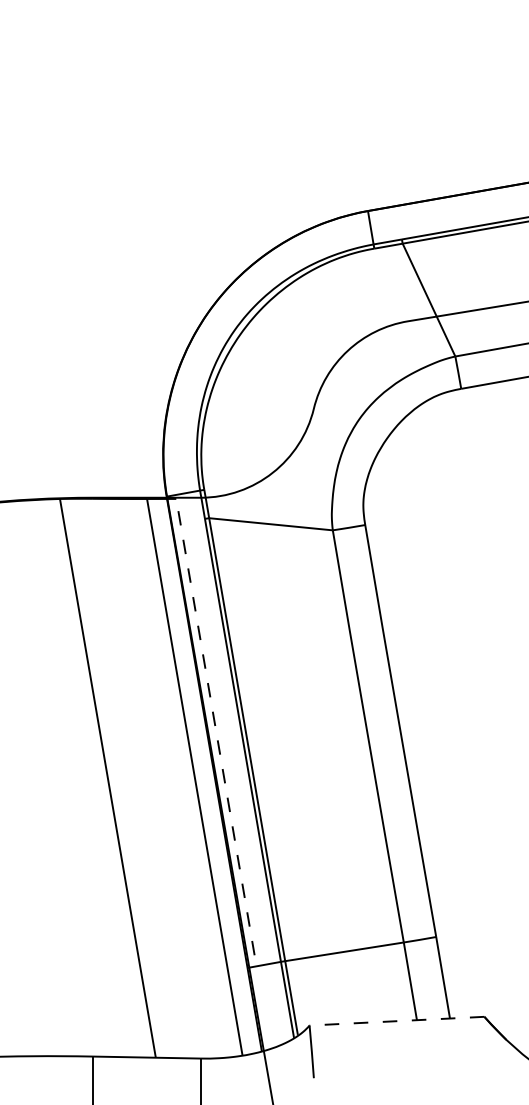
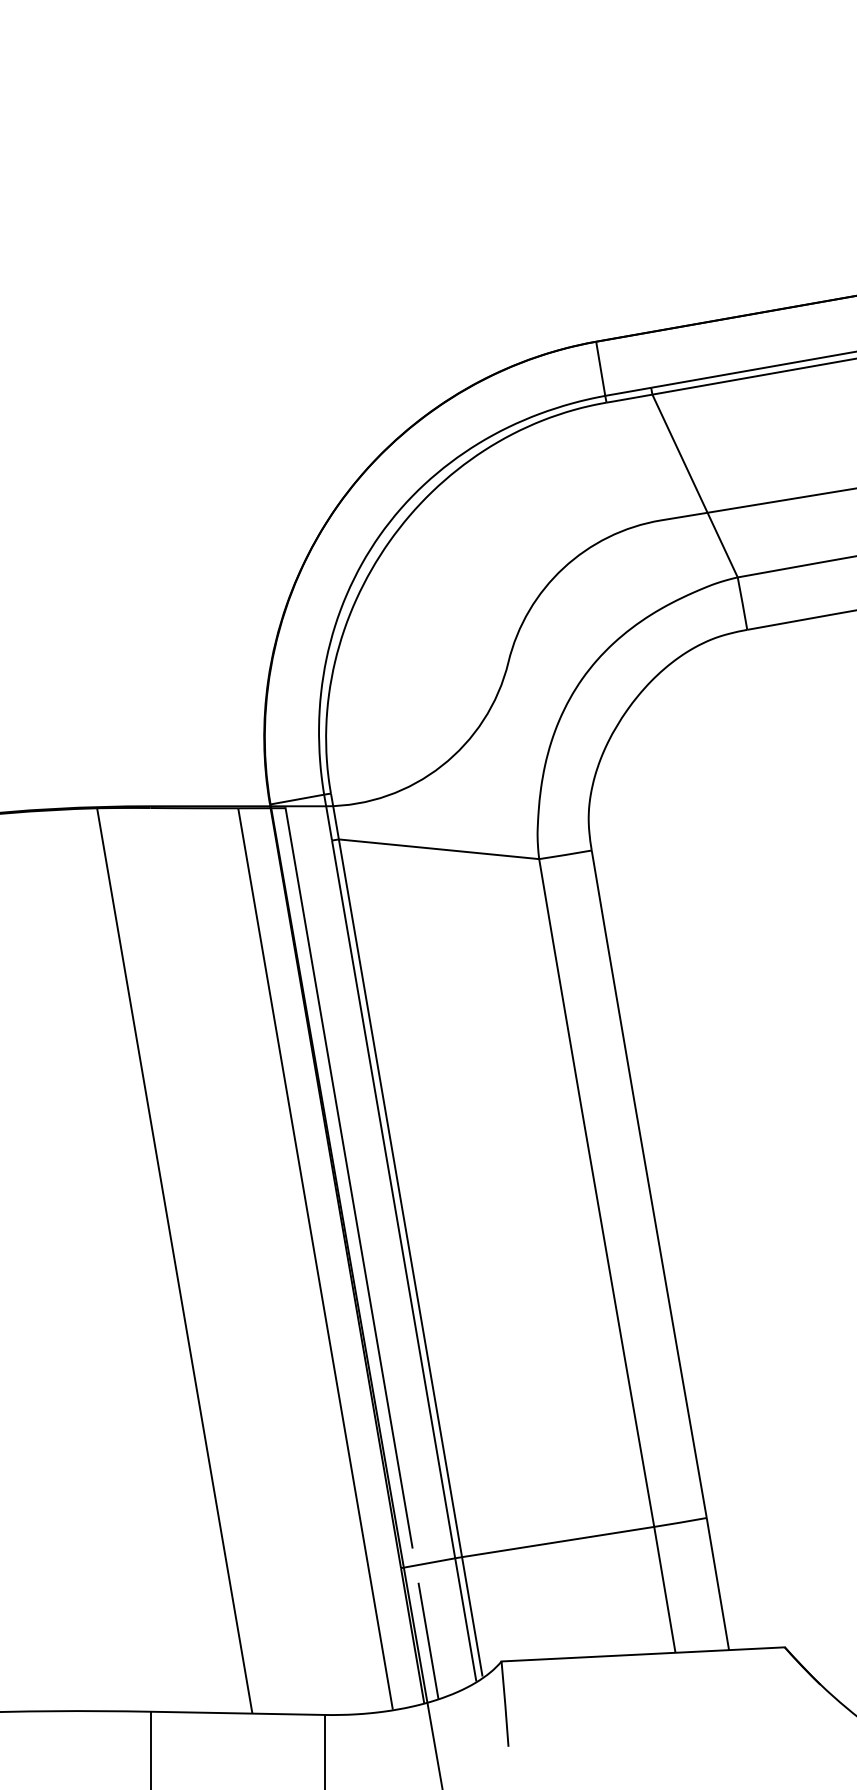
line: (215, 727) -> (349, 1178), dashed -> solid
line: (264, 1012) -> (428, 1640), added
line: (397, 1021) -> (643, 1654), dashed -> solid

